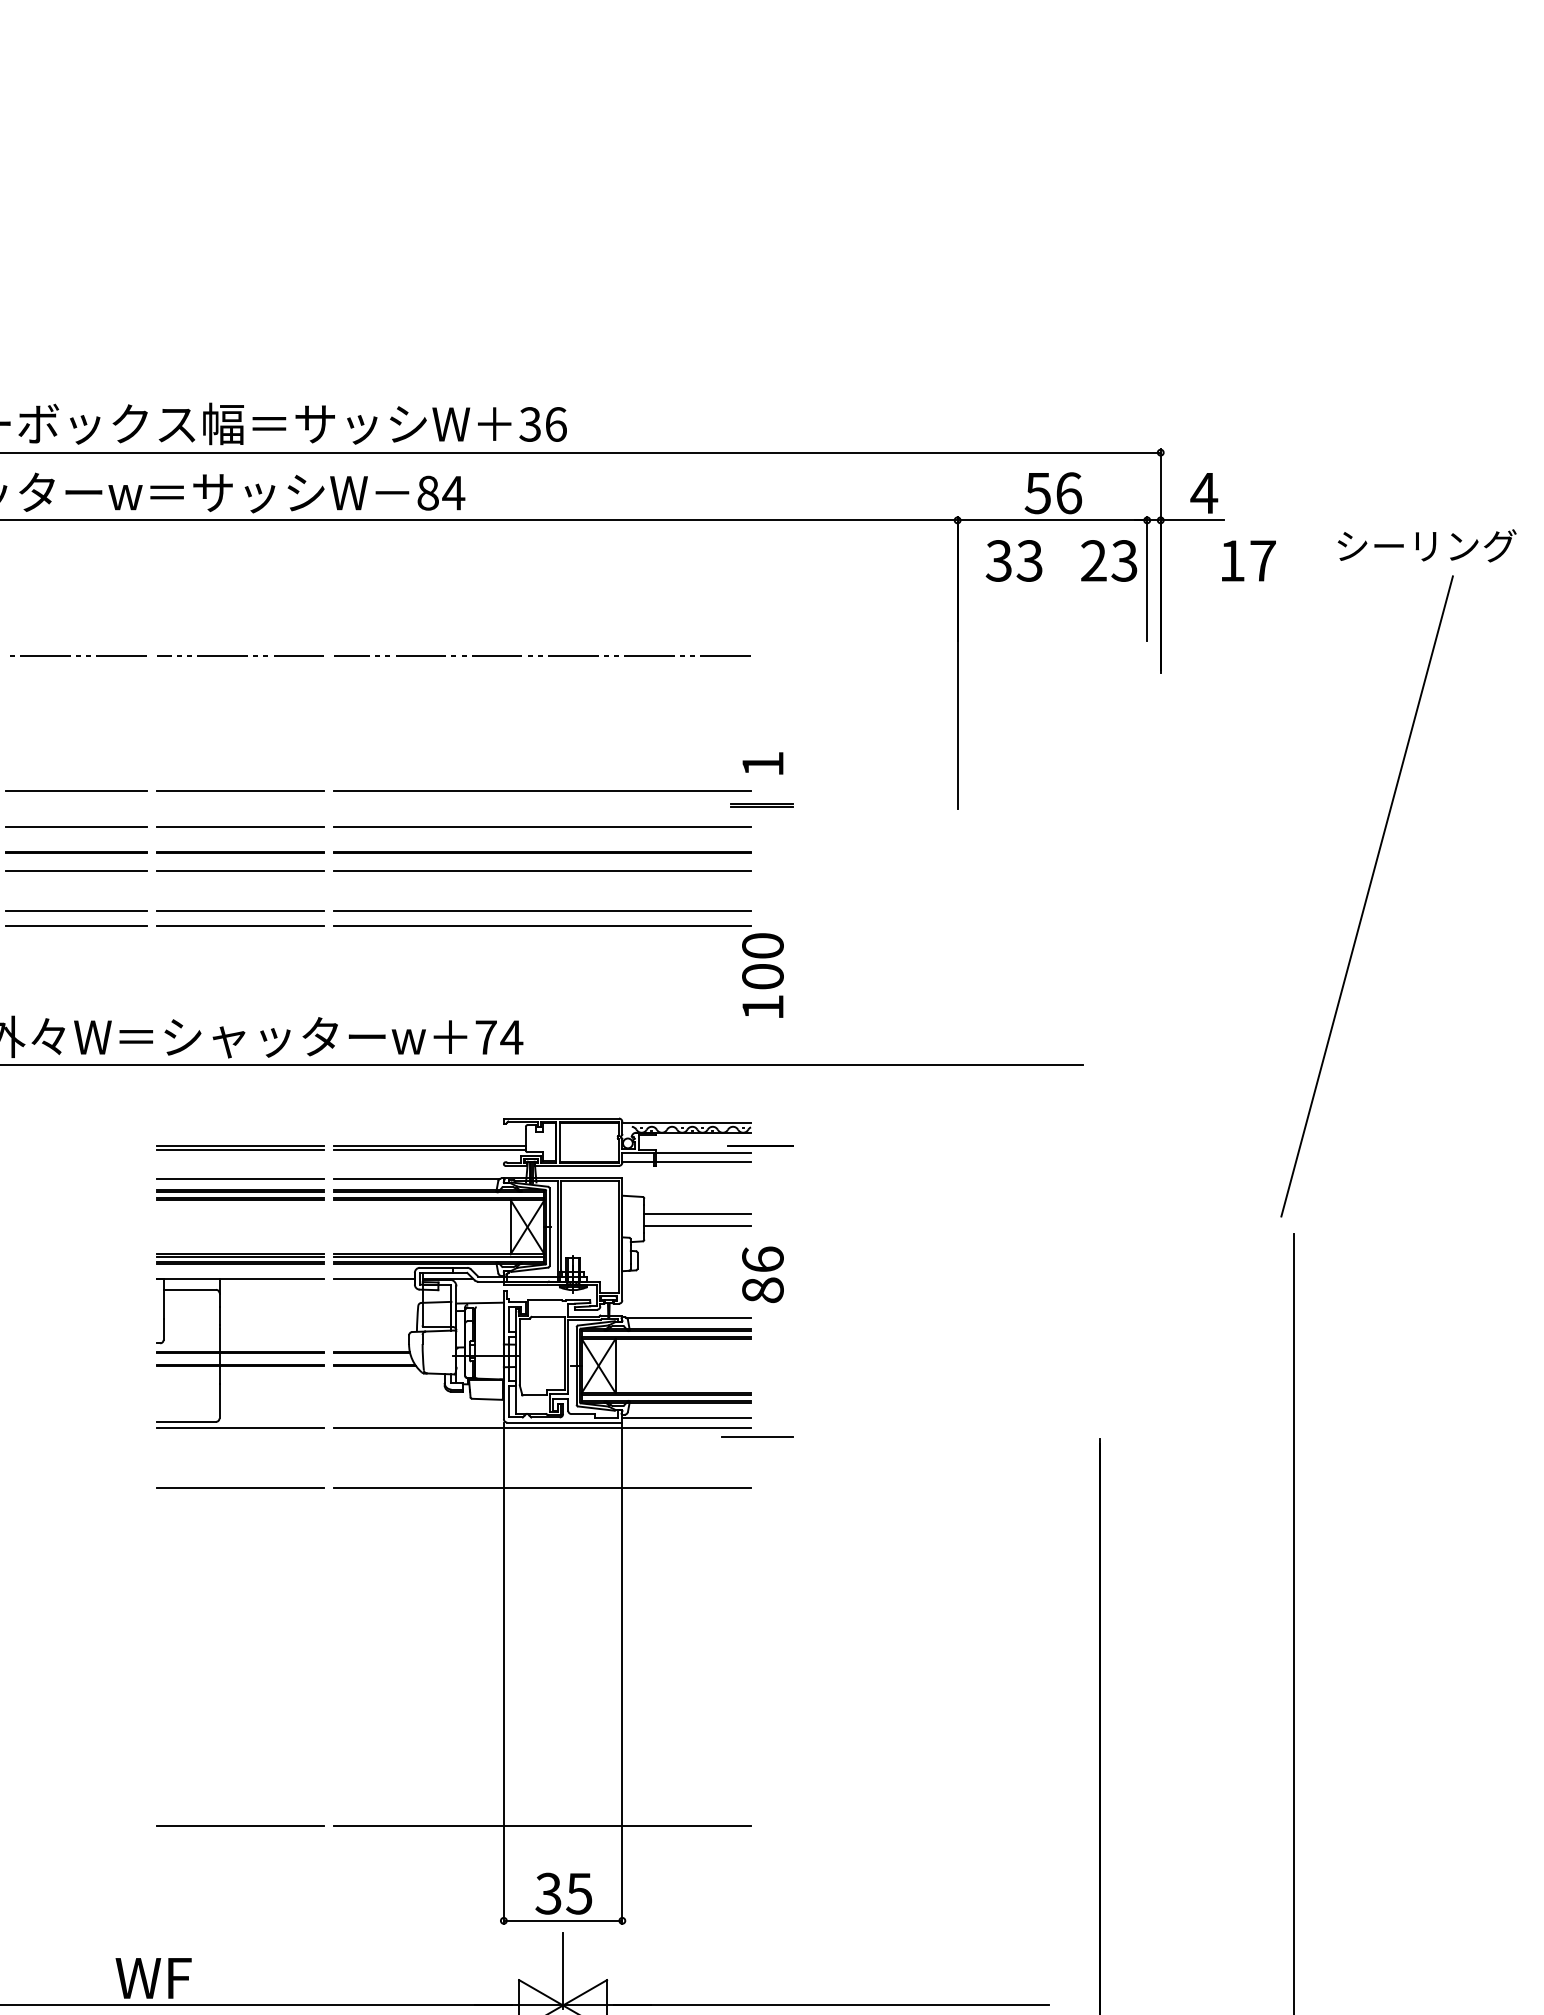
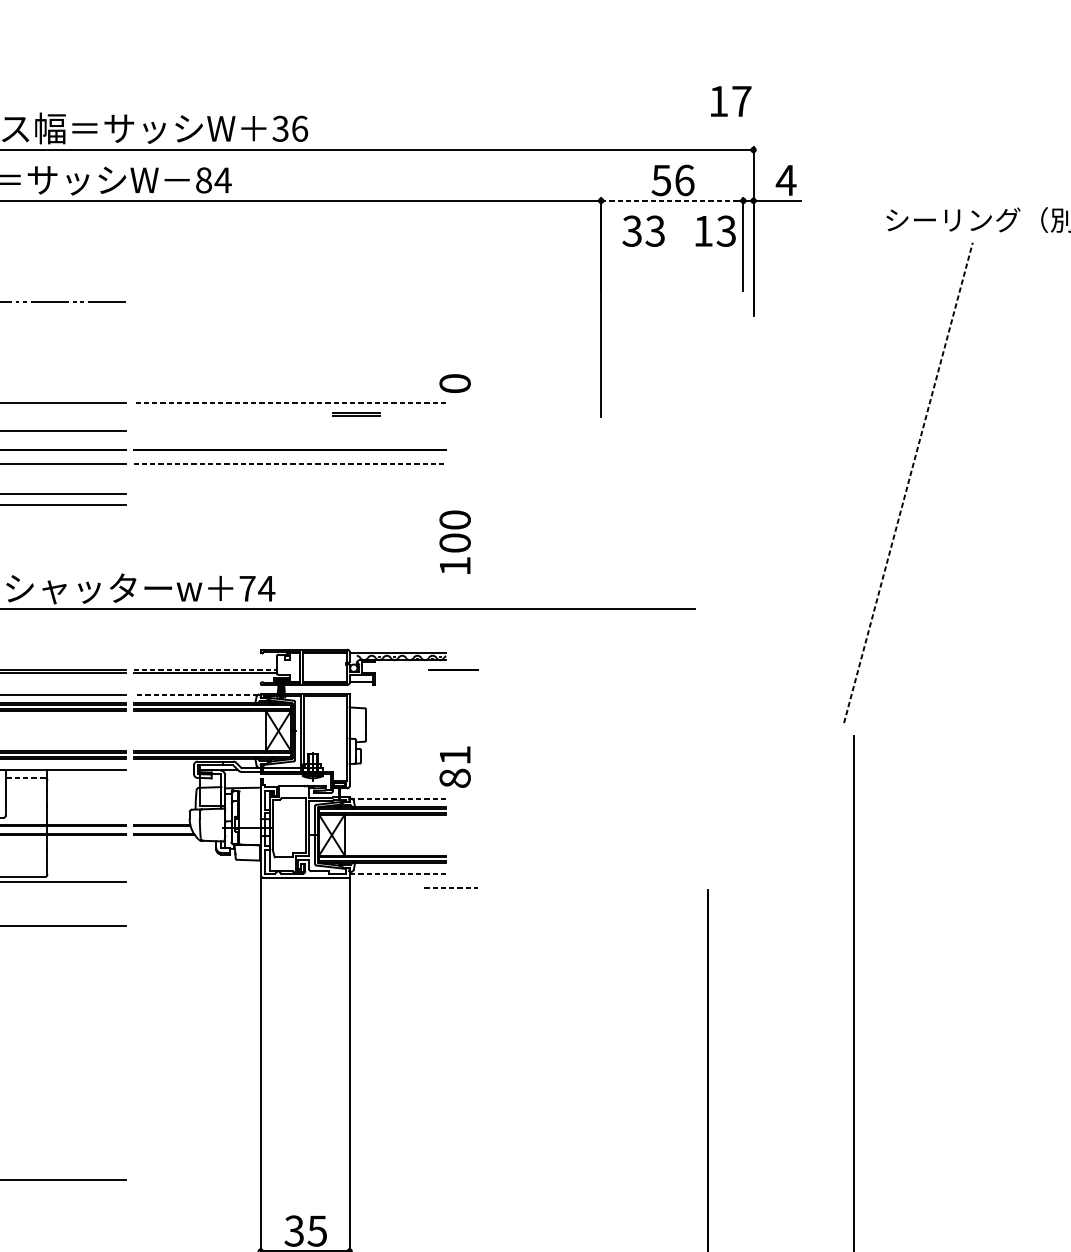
line: (1052, 520) -> (672, 200), solid -> dashed
text: (1093, 560) -> (703, 230), 23 -> 13
text: (1248, 560) -> (730, 101), moved
line: (542, 655) -> (289, 302), removed
text: (762, 763) -> (454, 383), 1 -> 0
line: (542, 790) -> (289, 403), solid -> dashed
line: (761, 804) -> (355, 413), moved
line: (542, 826) -> (289, 430), removed
line: (543, 870) -> (290, 463), solid -> dashed
line: (1367, 895) -> (908, 482), solid -> dashed
line: (542, 910) -> (289, 493), removed
line: (542, 925) -> (289, 504), removed
line: (430, 1145) -> (205, 669), solid -> dashed
line: (703, 1152) -> (410, 675), removed
line: (703, 1161) -> (410, 681), removed
line: (417, 1178) -> (195, 694), solid -> dashed
line: (697, 1214) -> (406, 721), removed
line: (697, 1225) -> (406, 729), removed
text: (762, 1258) -> (454, 754), 86 -> 81
line: (374, 1279) -> (163, 770), removed
line: (189, 1289) -> (24, 777), solid -> dashed
line: (688, 1317) -> (399, 798), solid -> dashed
line: (686, 1417) -> (397, 873), solid -> dashed
line: (542, 1428) -> (289, 882), removed
line: (757, 1436) -> (451, 888), solid -> dashed
line: (542, 1487) -> (289, 926), removed
line: (542, 1826) -> (289, 1180), removed

